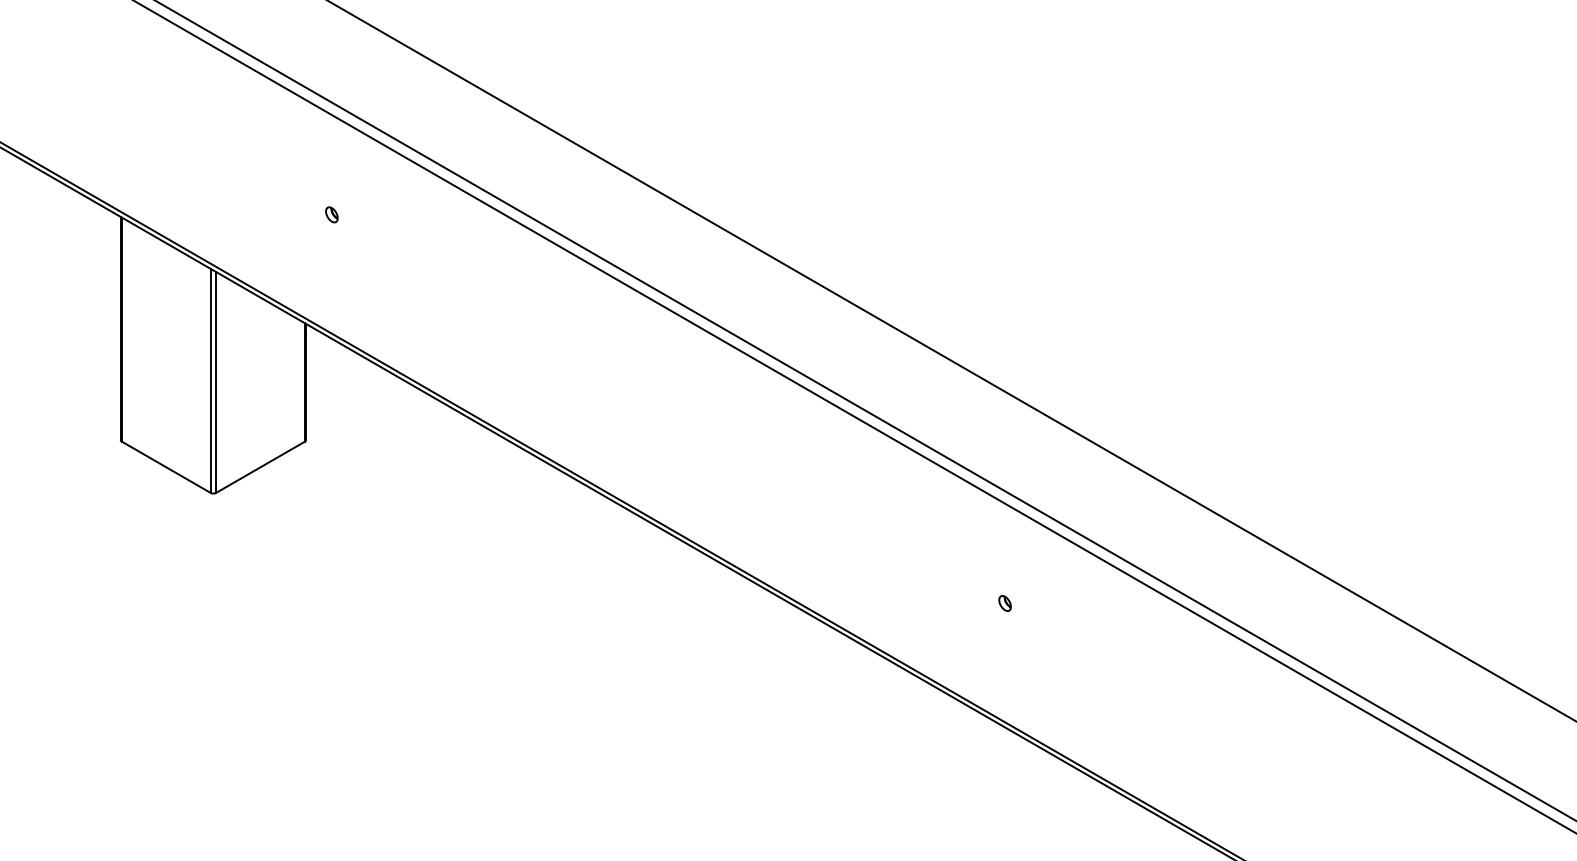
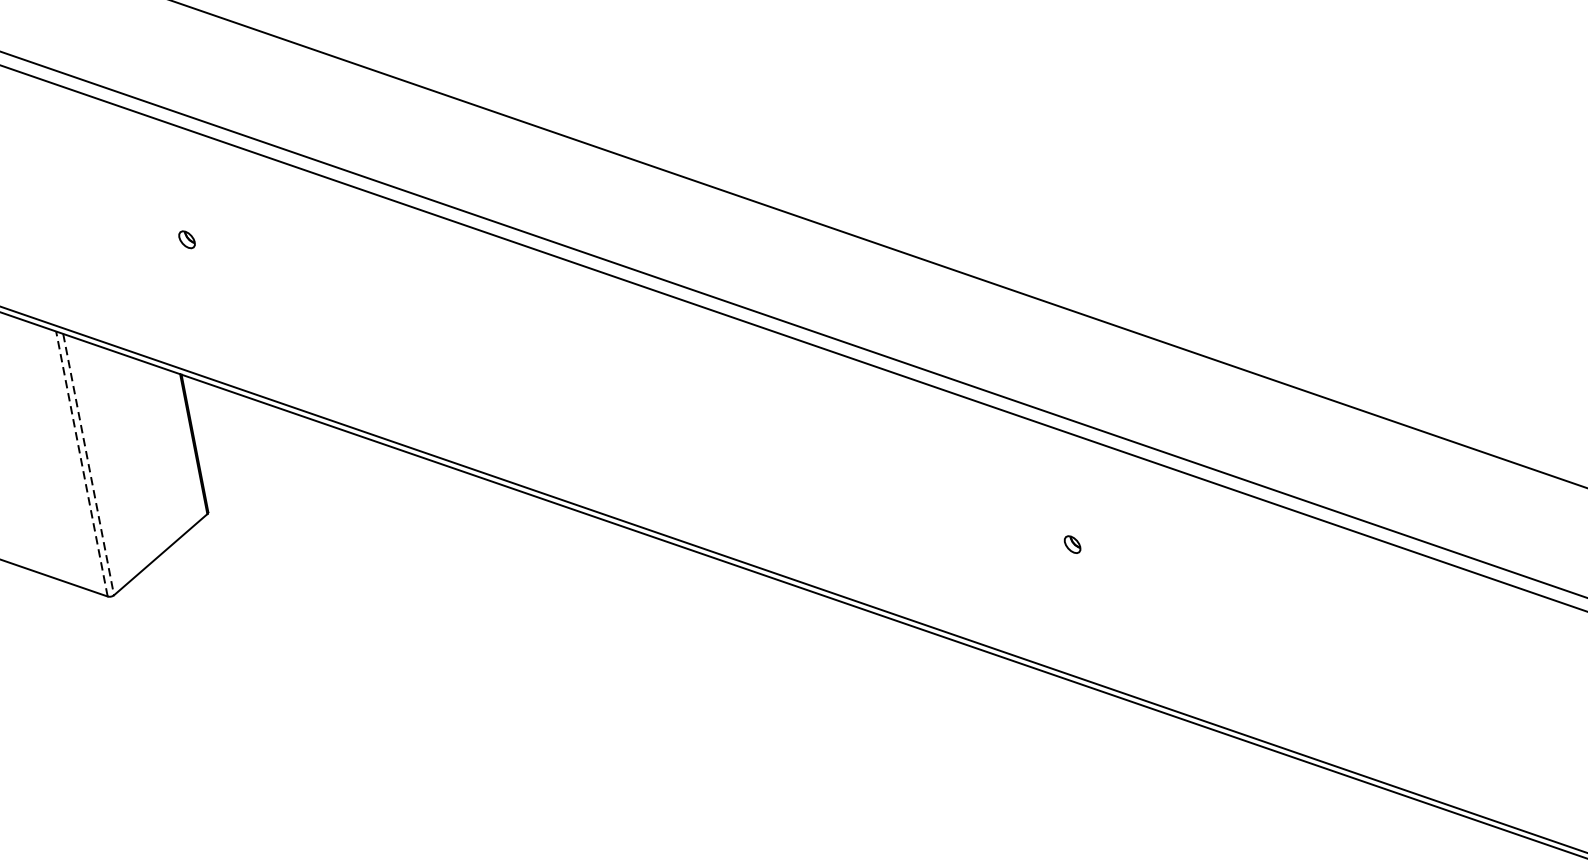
line: (210, 380) -> (81, 463), solid -> dashed
line: (216, 382) -> (89, 464), solid -> dashed

